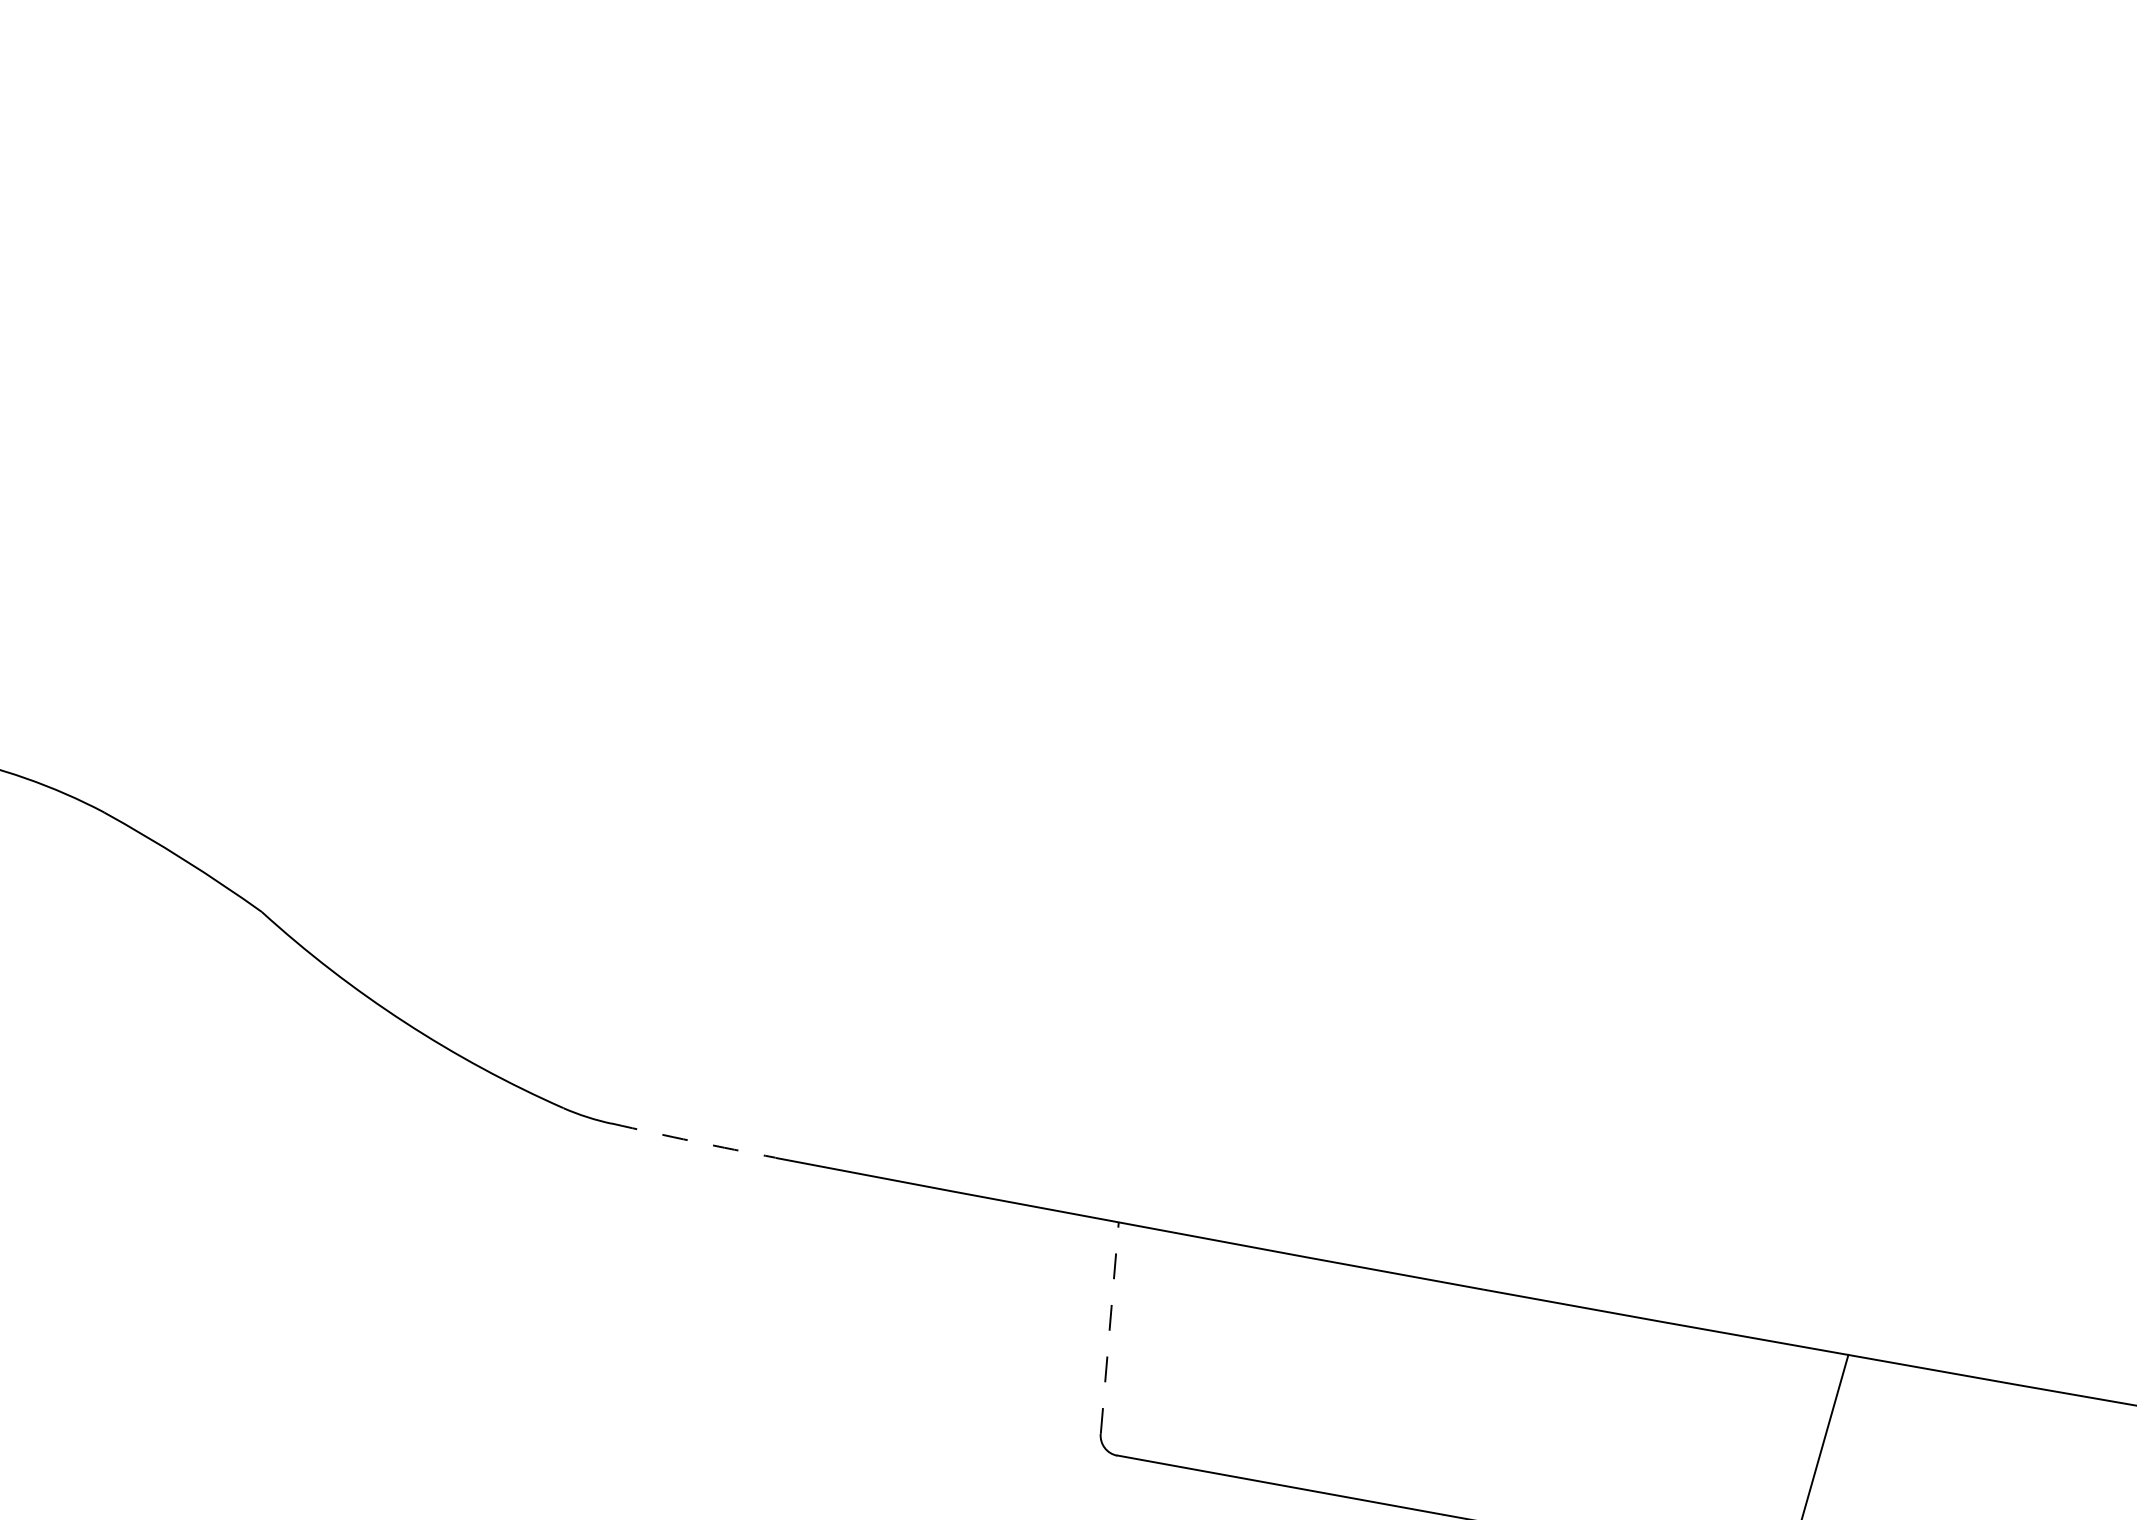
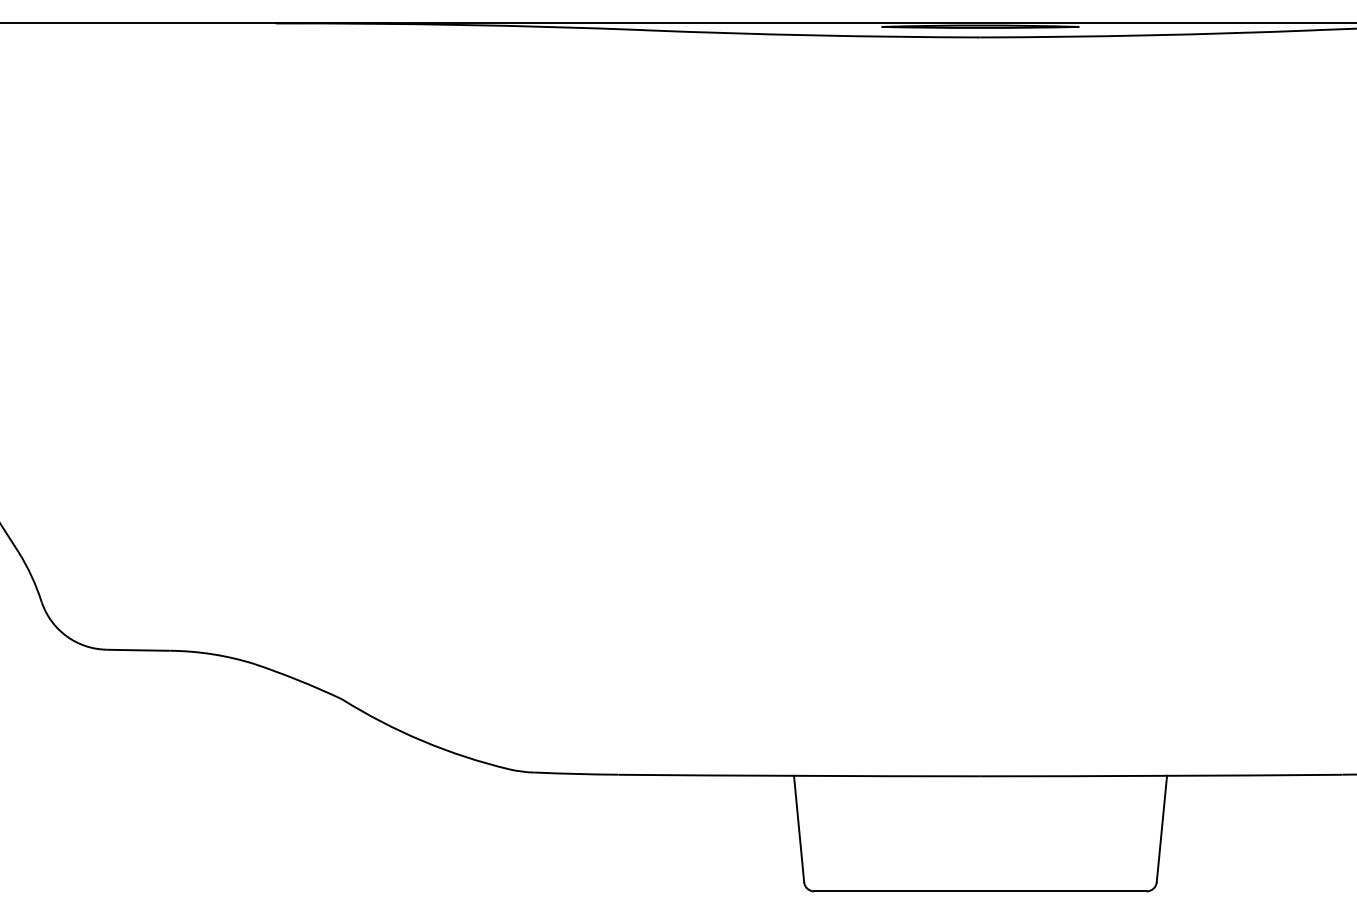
arc: (693, 1142) -> (576, 774), dashed -> solid
line: (1110, 1327) -> (799, 828), dashed -> solid

